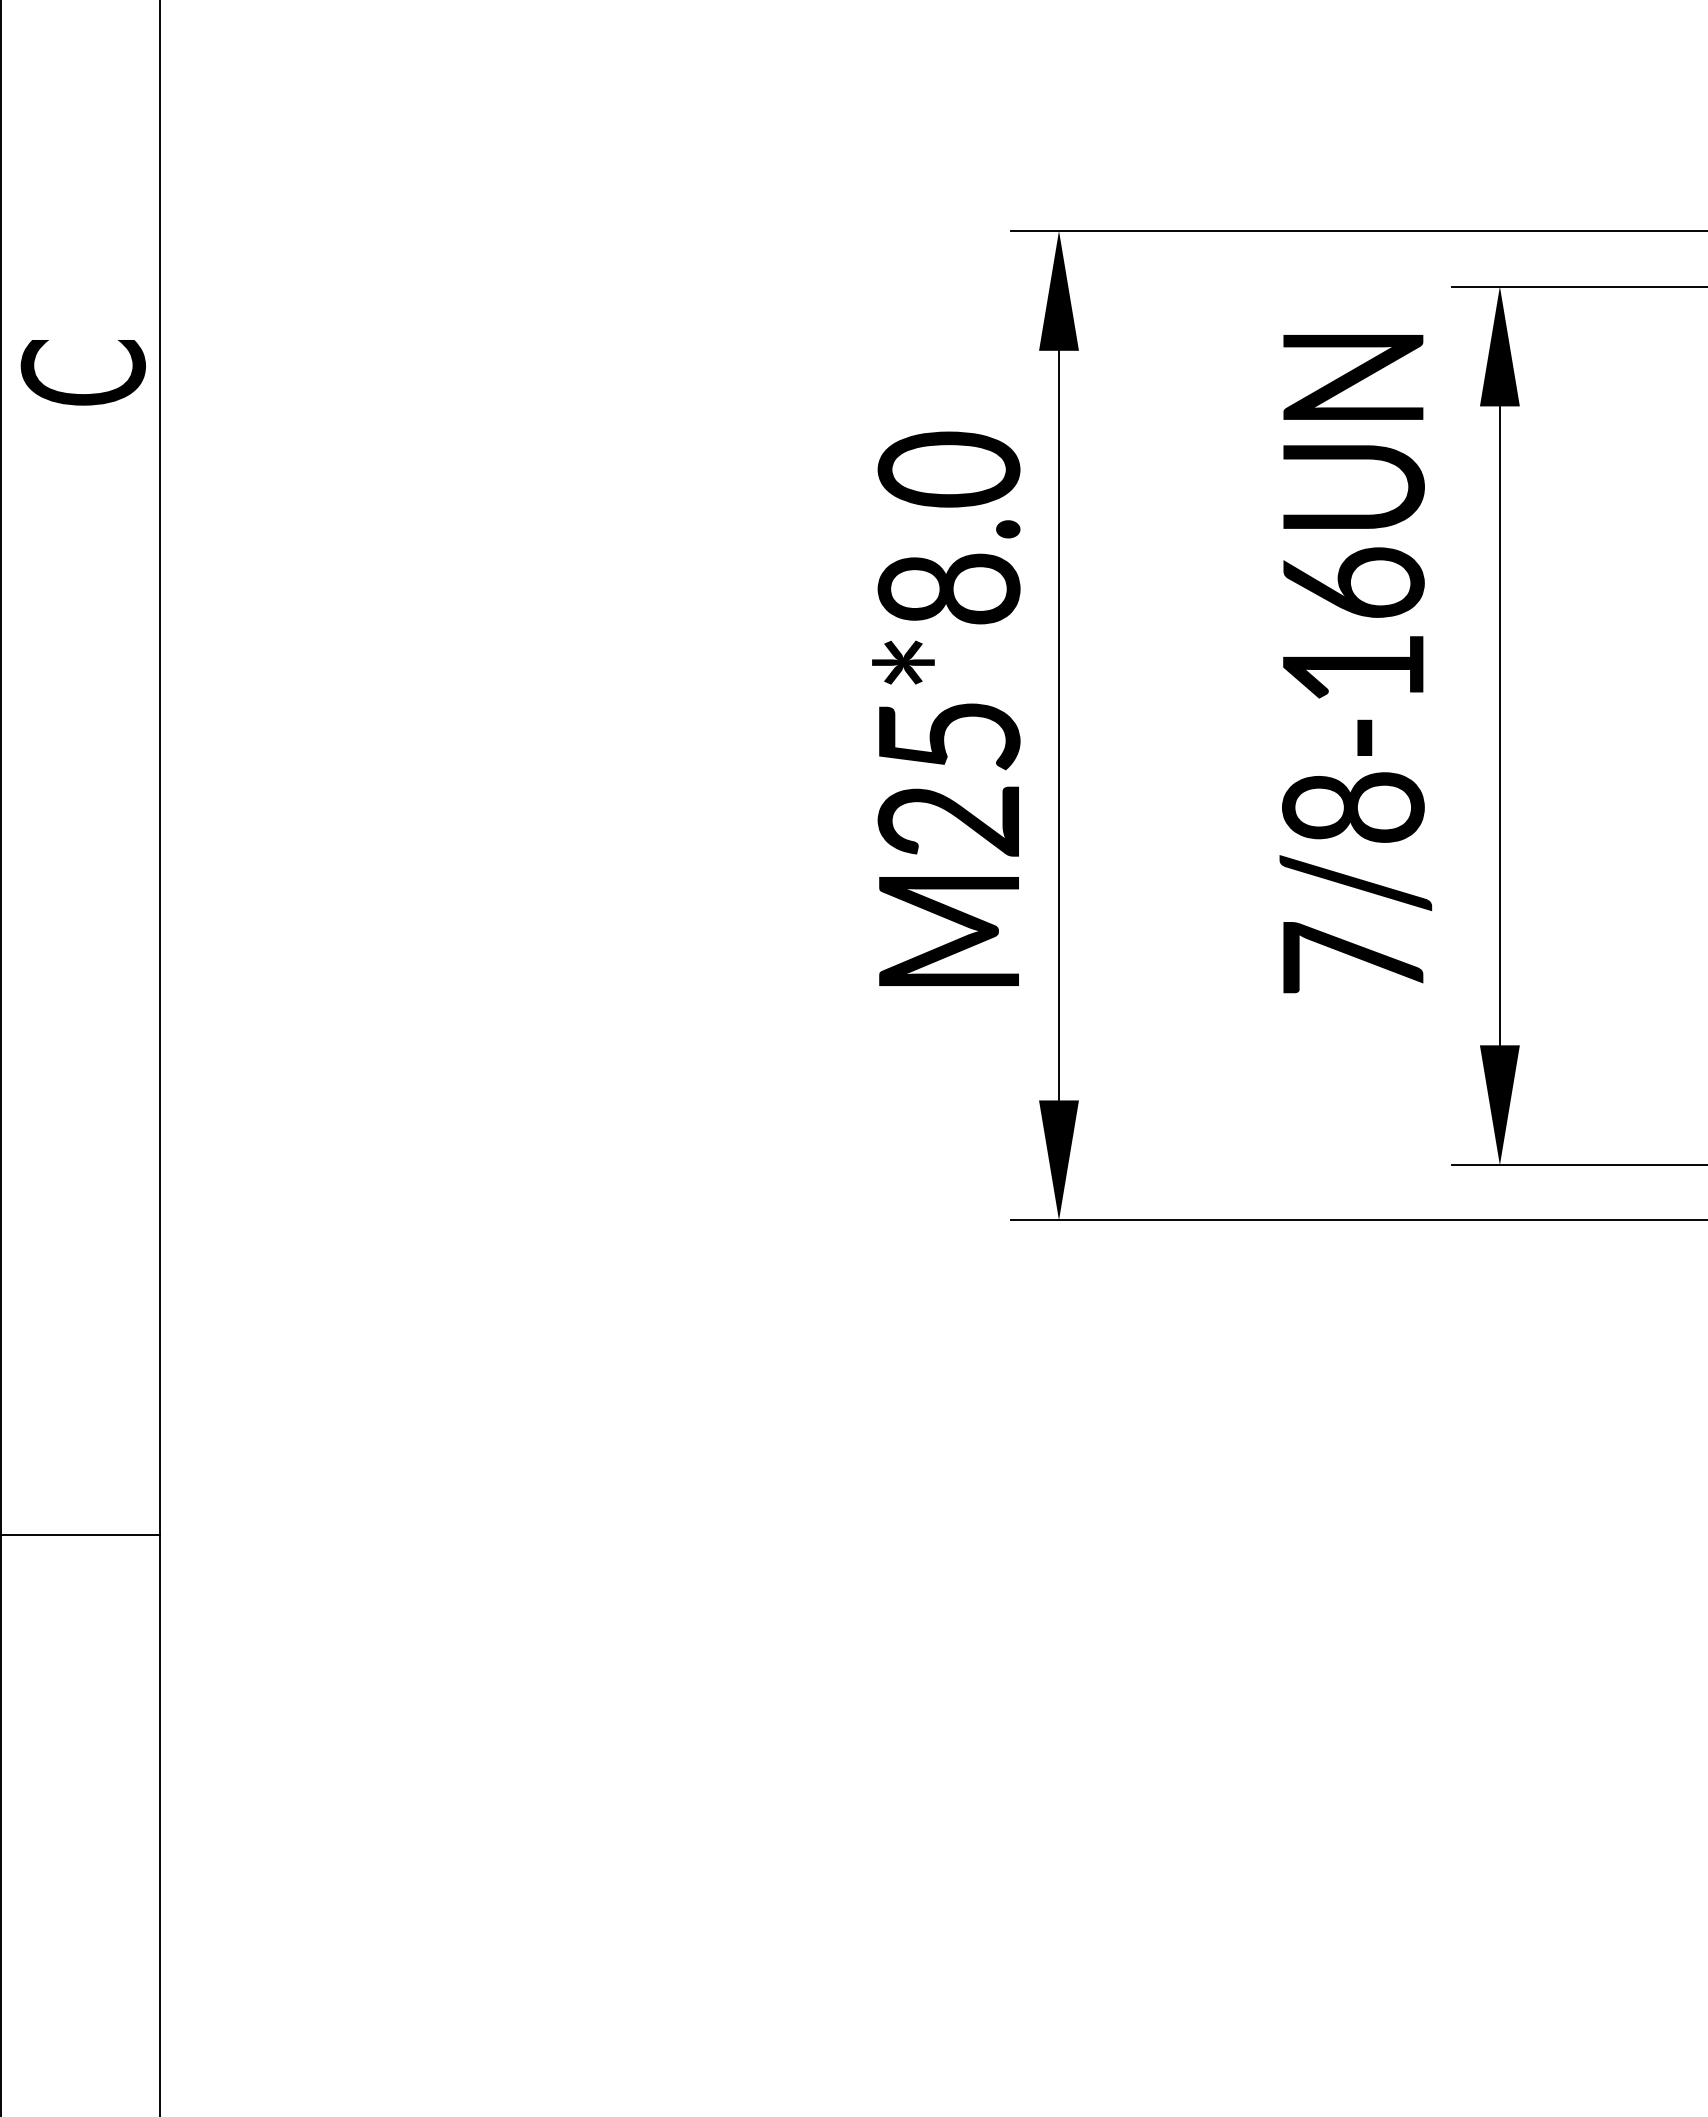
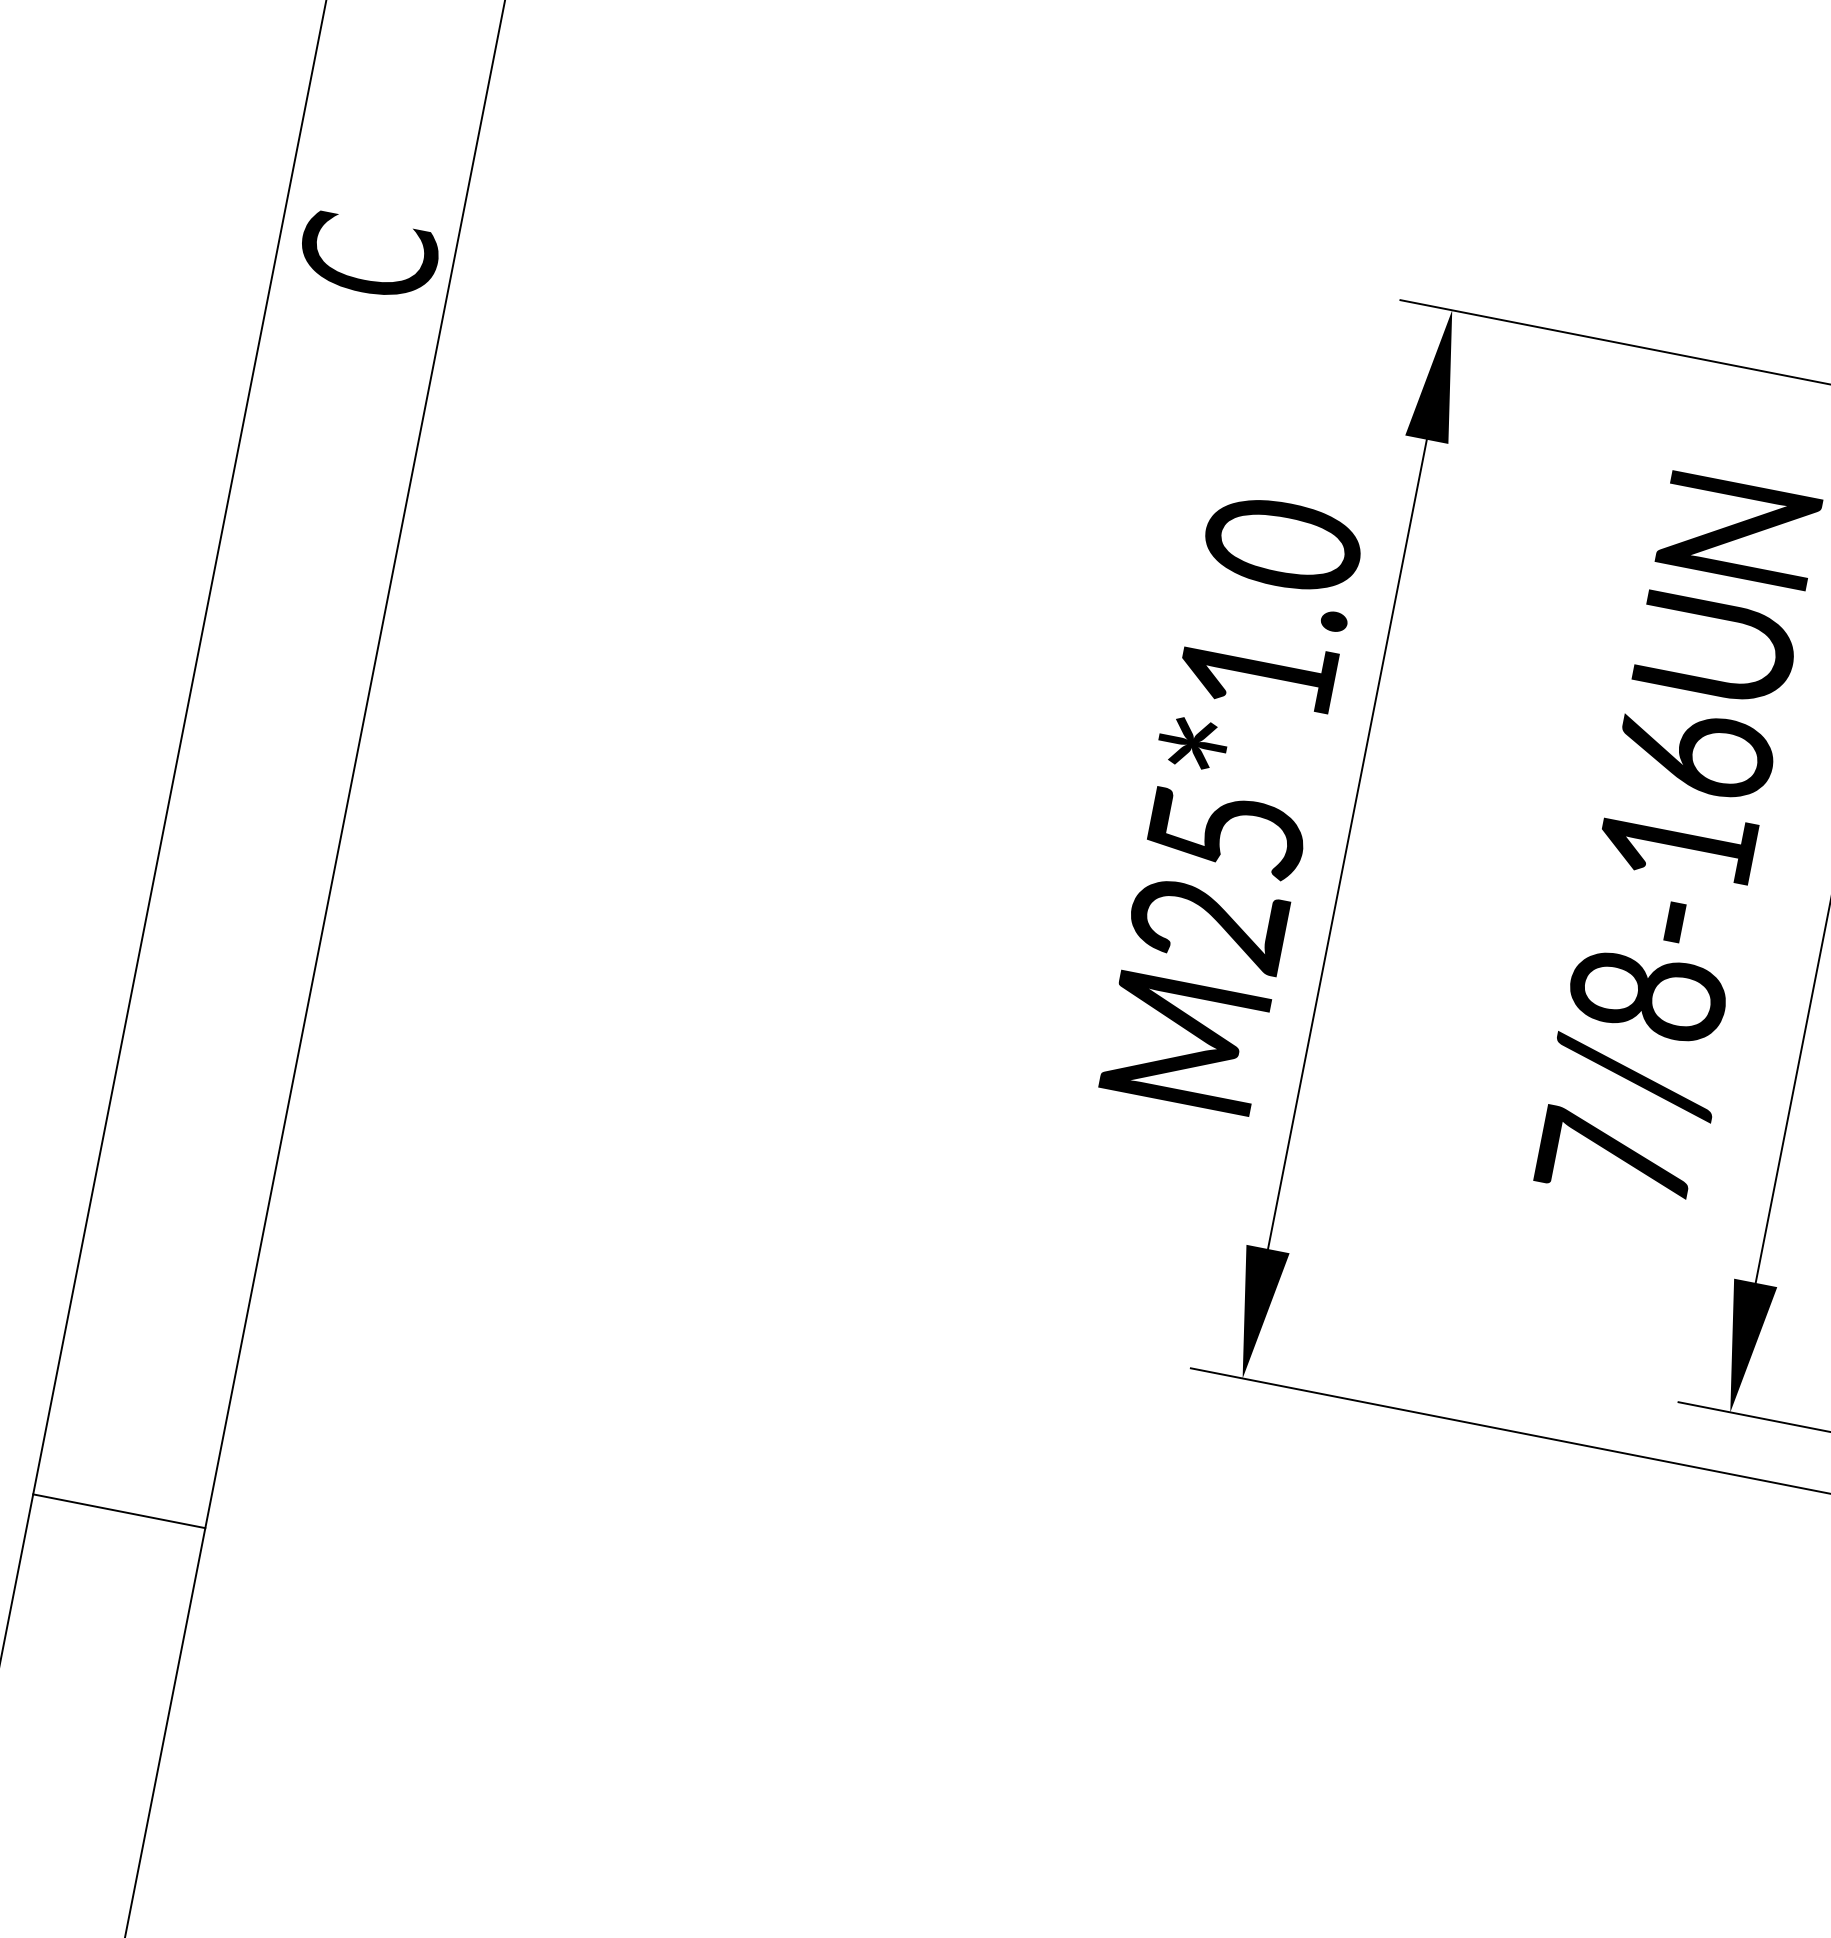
text: (948, 588) -> (1257, 672), M25*8.0 -> M25*1.0

